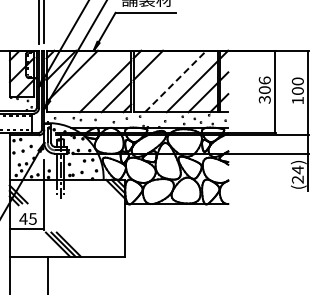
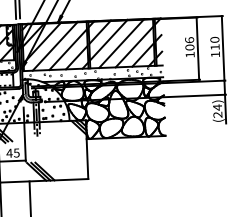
line: (158, 76) -> (108, 40), added
line: (88, 81) -> (54, 46), added
line: (176, 81) -> (122, 43), dashed -> solid
text: (297, 90) -> (214, 46), 100 -> 110
text: (264, 99) -> (189, 54), 306 -> 106

